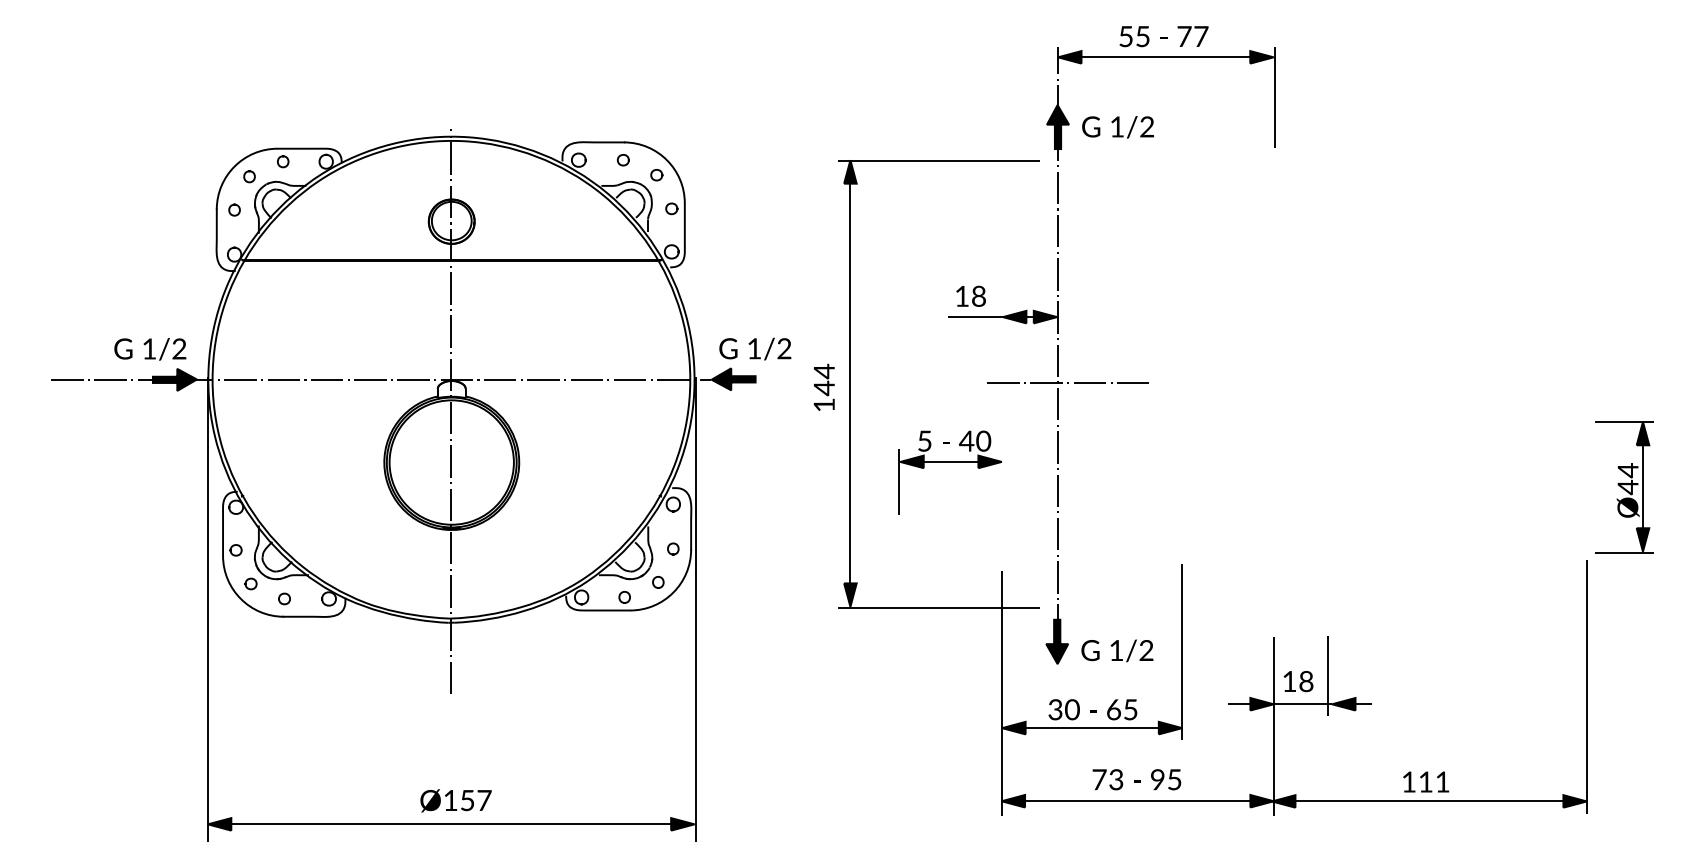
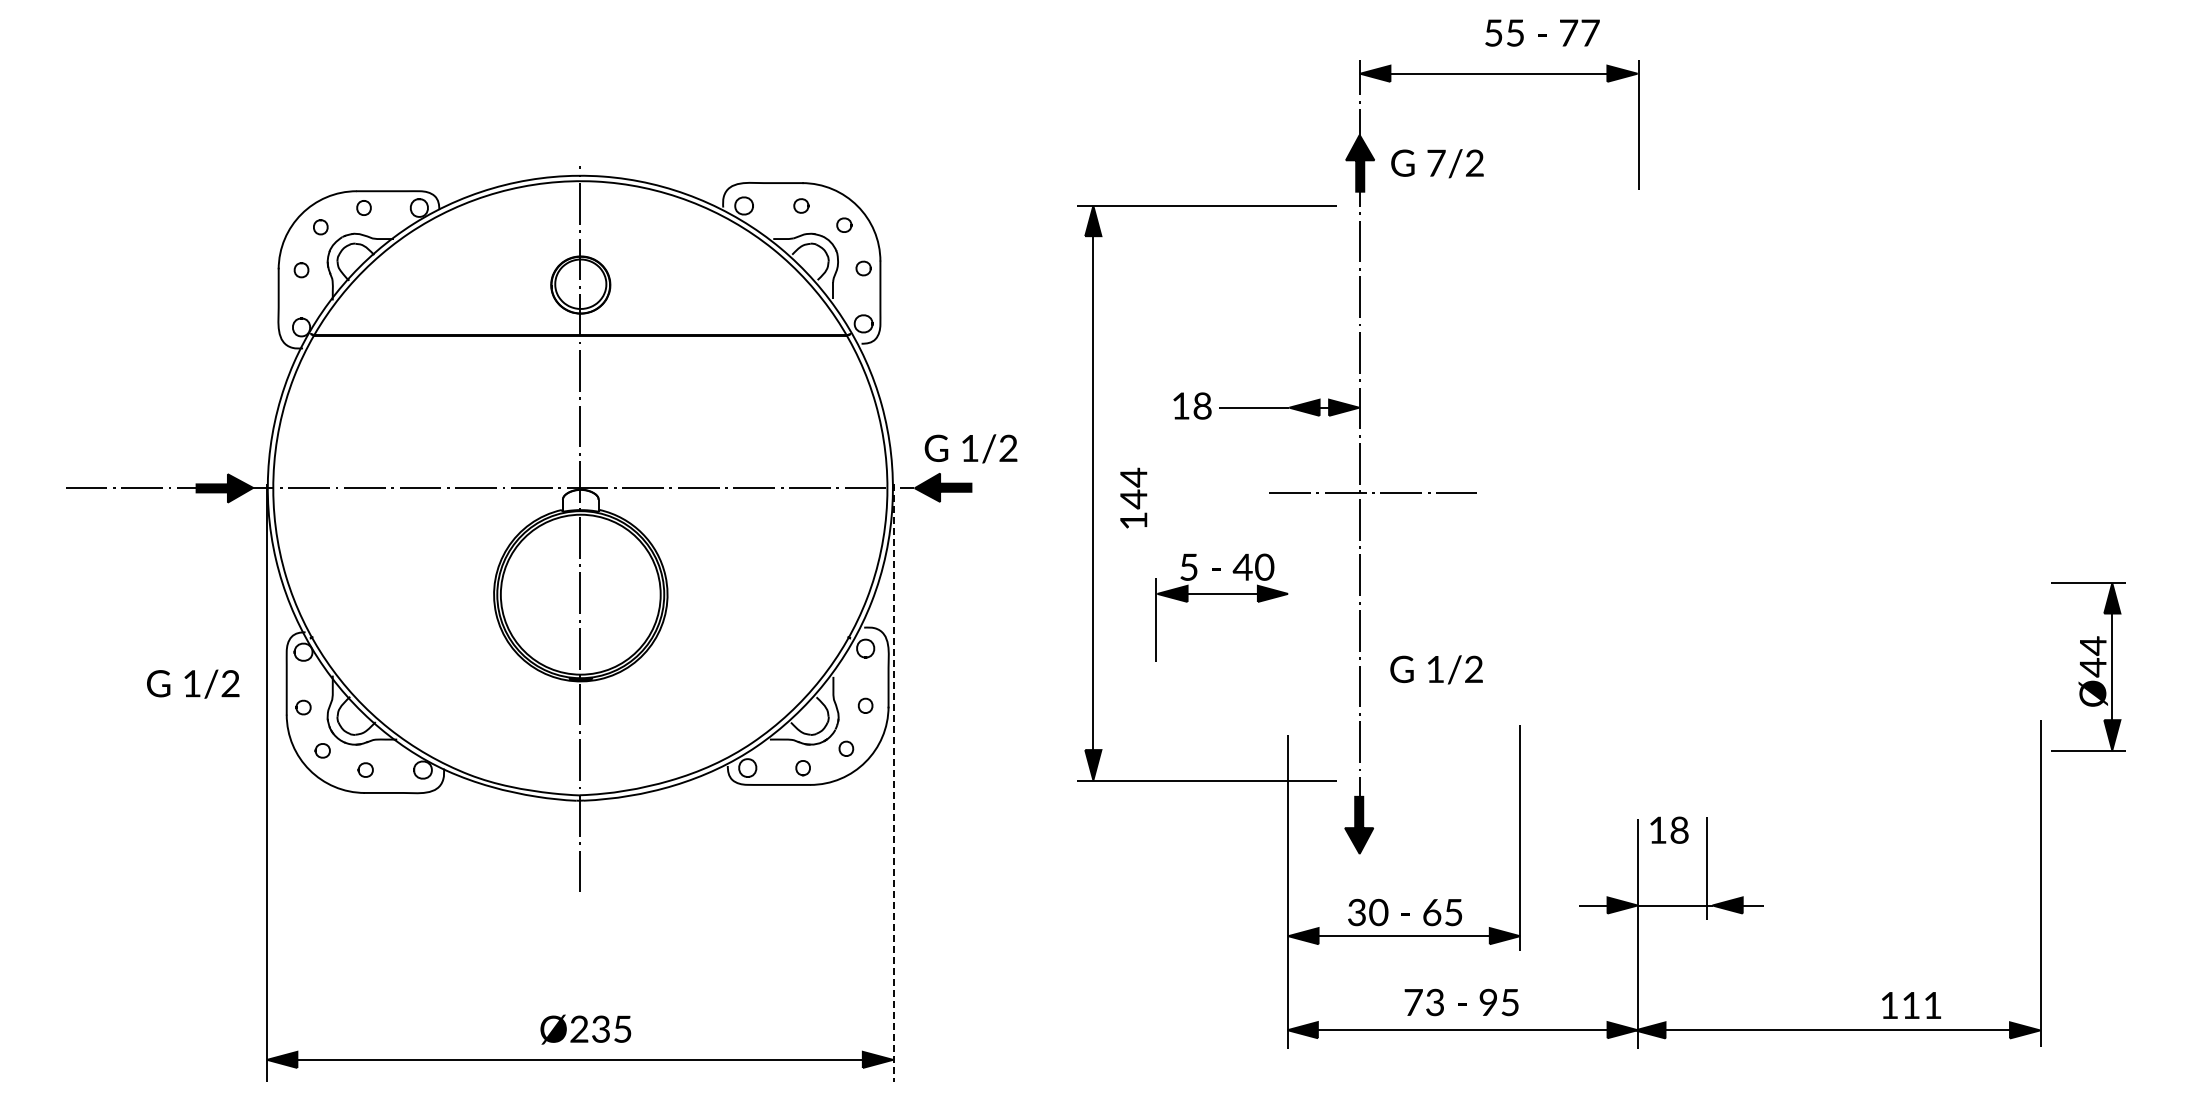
text: (1164, 36) -> (1542, 32), moved
text: (1117, 126) -> (1436, 162), 1/2 -> 7/2
text: (971, 295) -> (1192, 405), moved
text: (150, 348) -> (193, 683), moved
text: (824, 386) -> (1133, 497), moved
part: (1624, 486) -> (2088, 666), moved
line: (695, 609) -> (894, 783), solid -> dashed
text: (1117, 650) -> (1436, 669), moved
text: (1298, 680) -> (1669, 829), moved
text: (1426, 782) -> (1911, 1005), moved
text: (467, 799) -> (601, 1028), Ø157 -> Ø235

